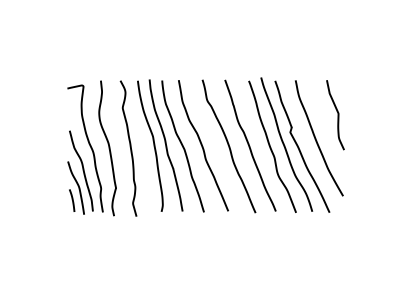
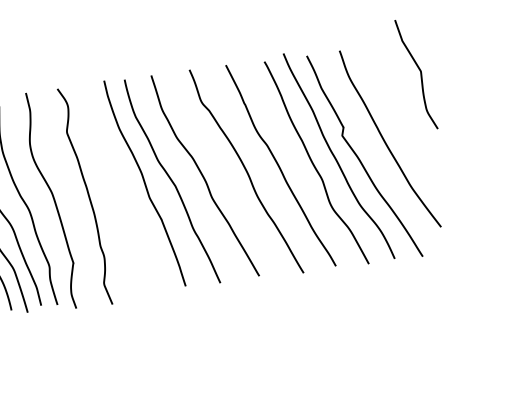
curve: (337, 115) -> (419, 74), moved
curve: (153, 145) -> (124, 186), removed

